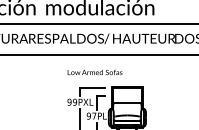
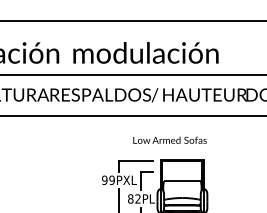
text: (94, 71) -> (169, 139), moved
text: (90, 115) -> (133, 198), 97PL -> 82PL

